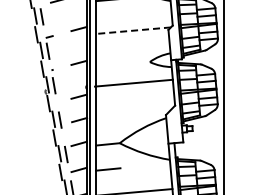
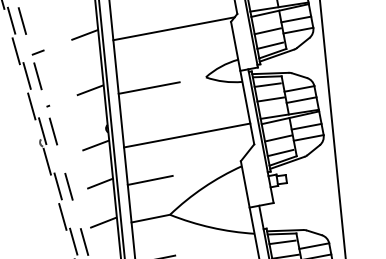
line: (133, 30) -> (174, 28), dashed -> solid
line: (114, 64) -> (148, 87), added
line: (133, 82) -> (186, 134), moved
line: (109, 120) -> (149, 179), added

